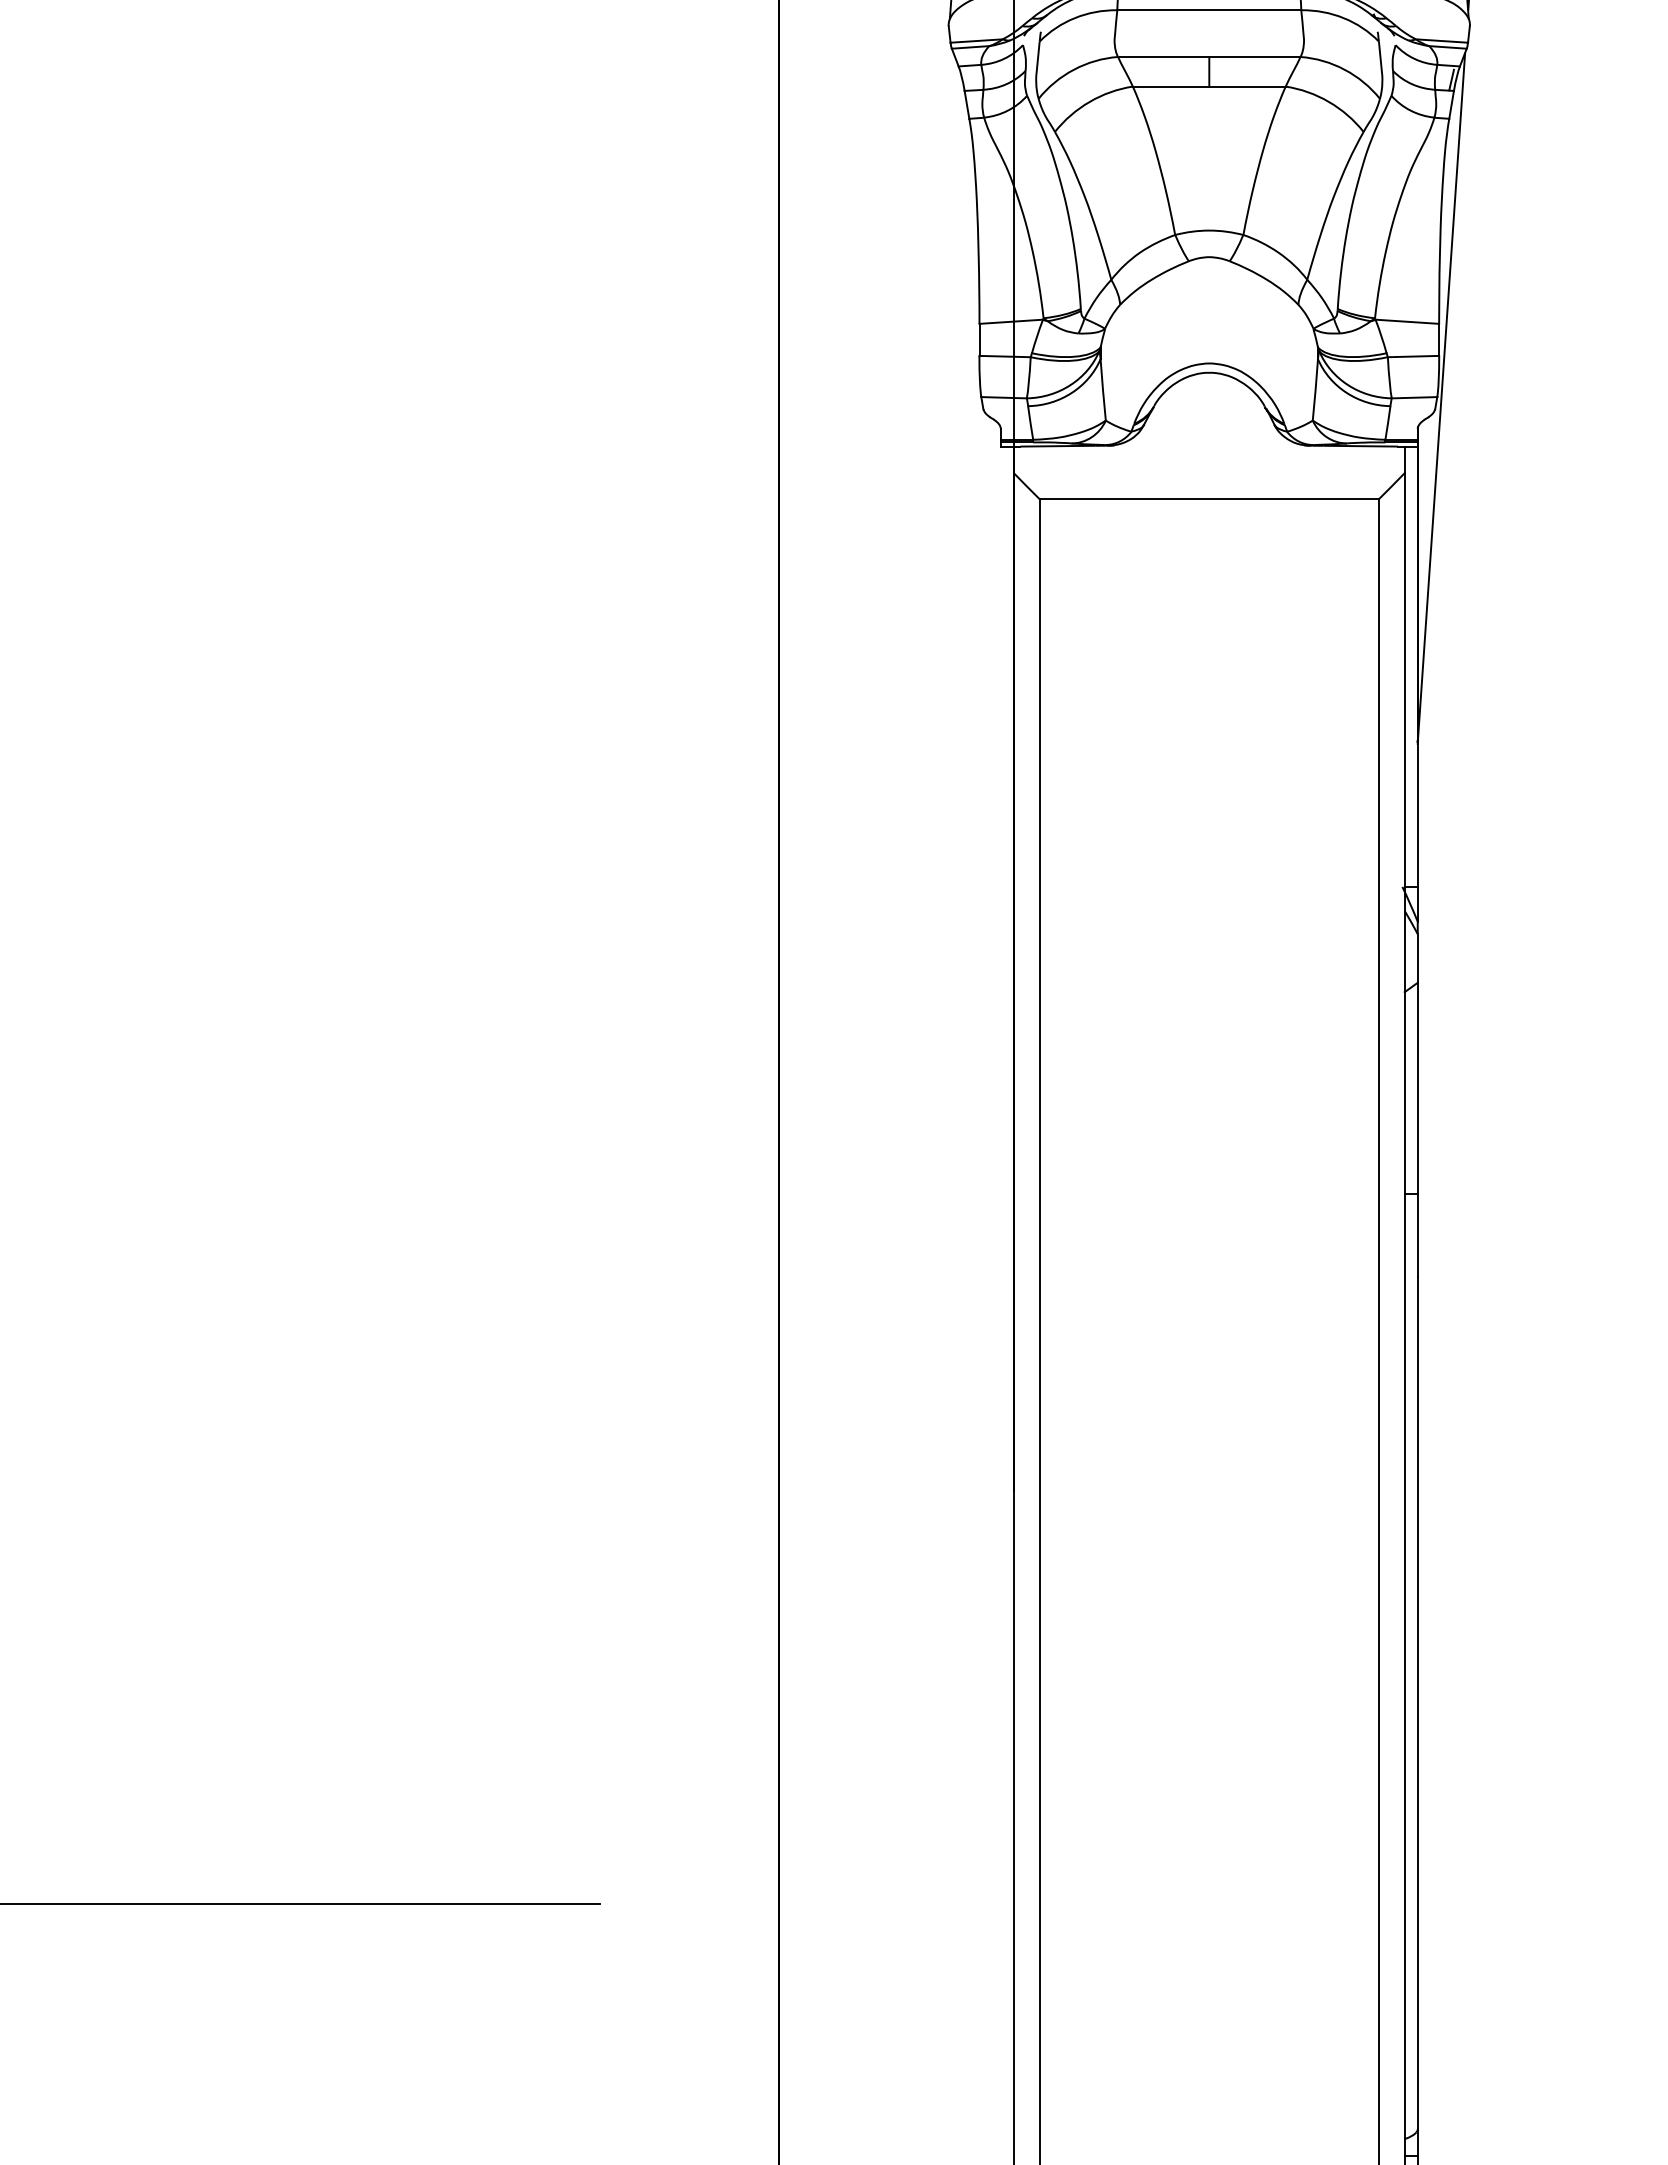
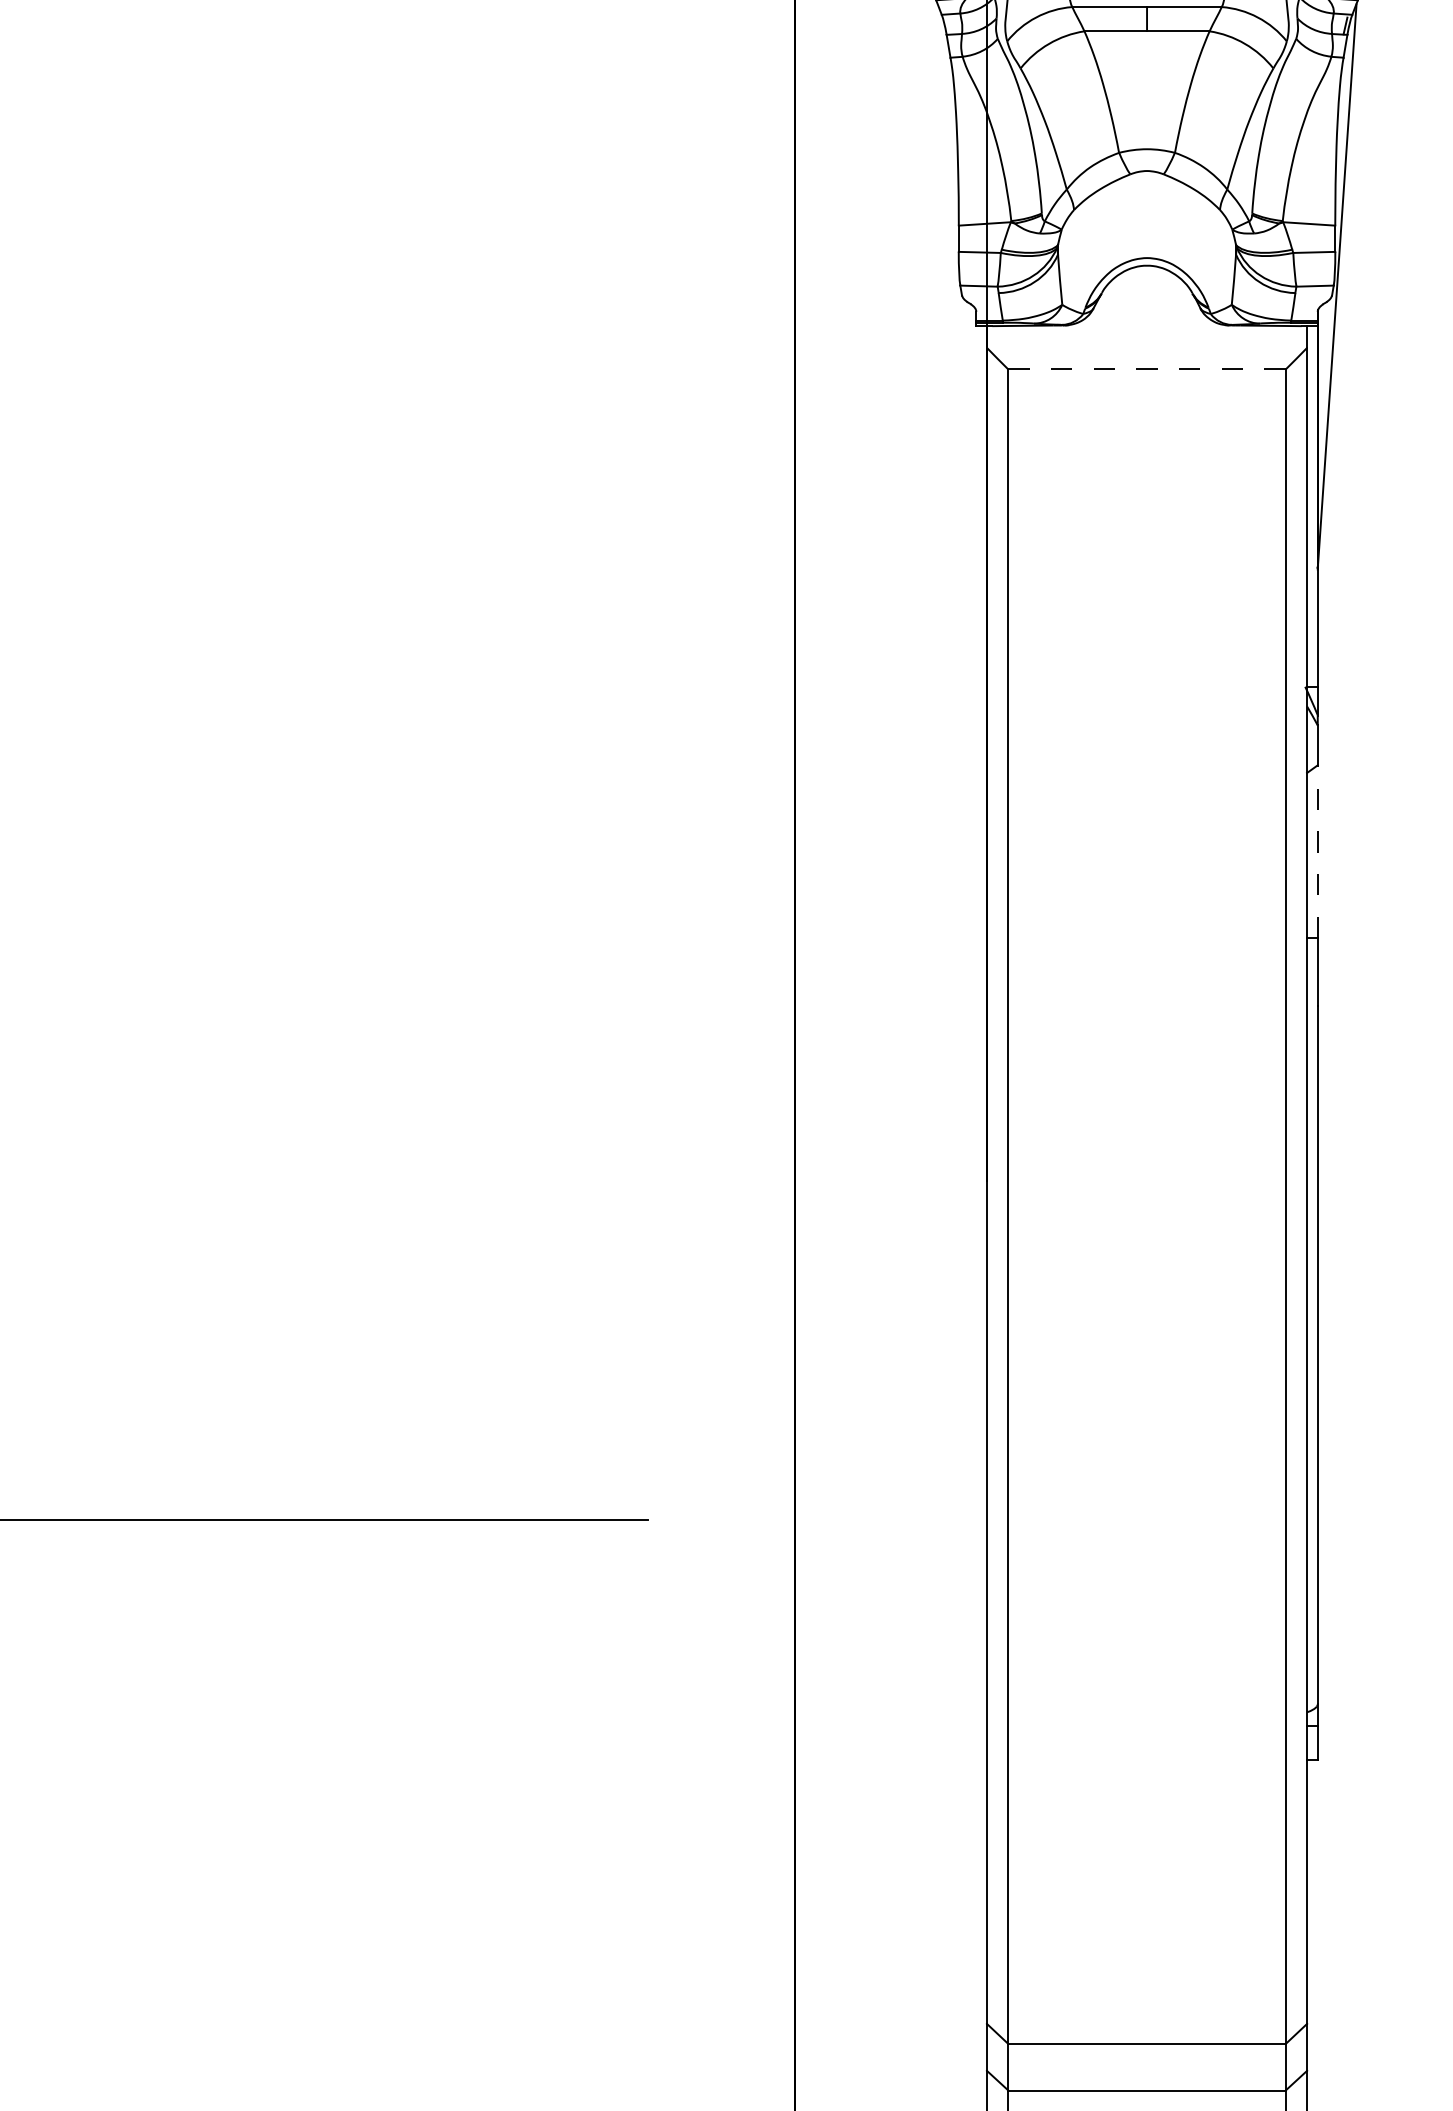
line: (1209, 499) -> (1147, 369), solid -> dashed
line: (1417, 1088) -> (1317, 851), solid -> dashed

